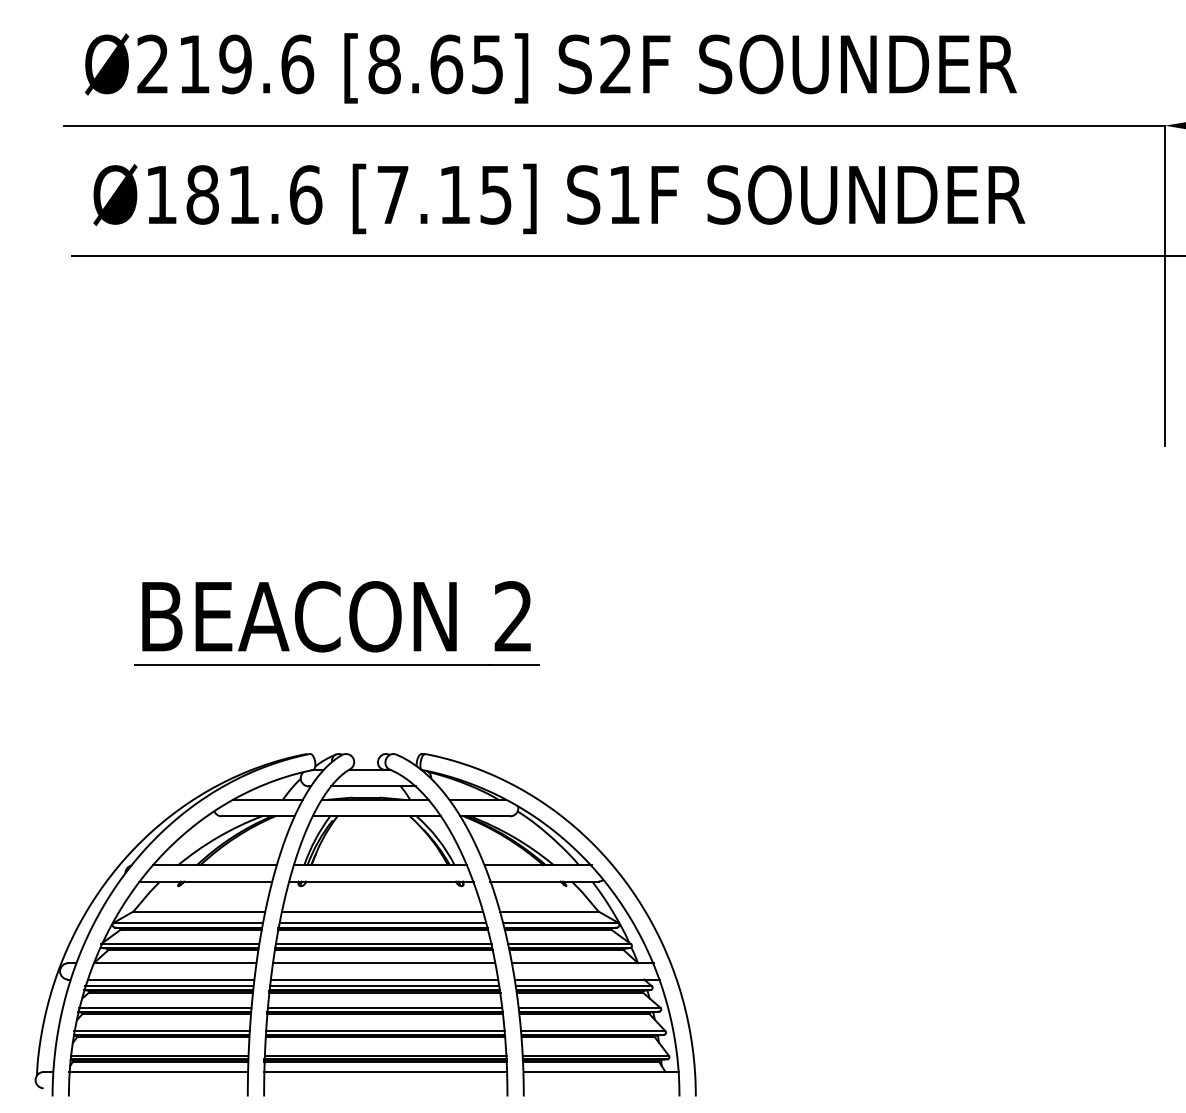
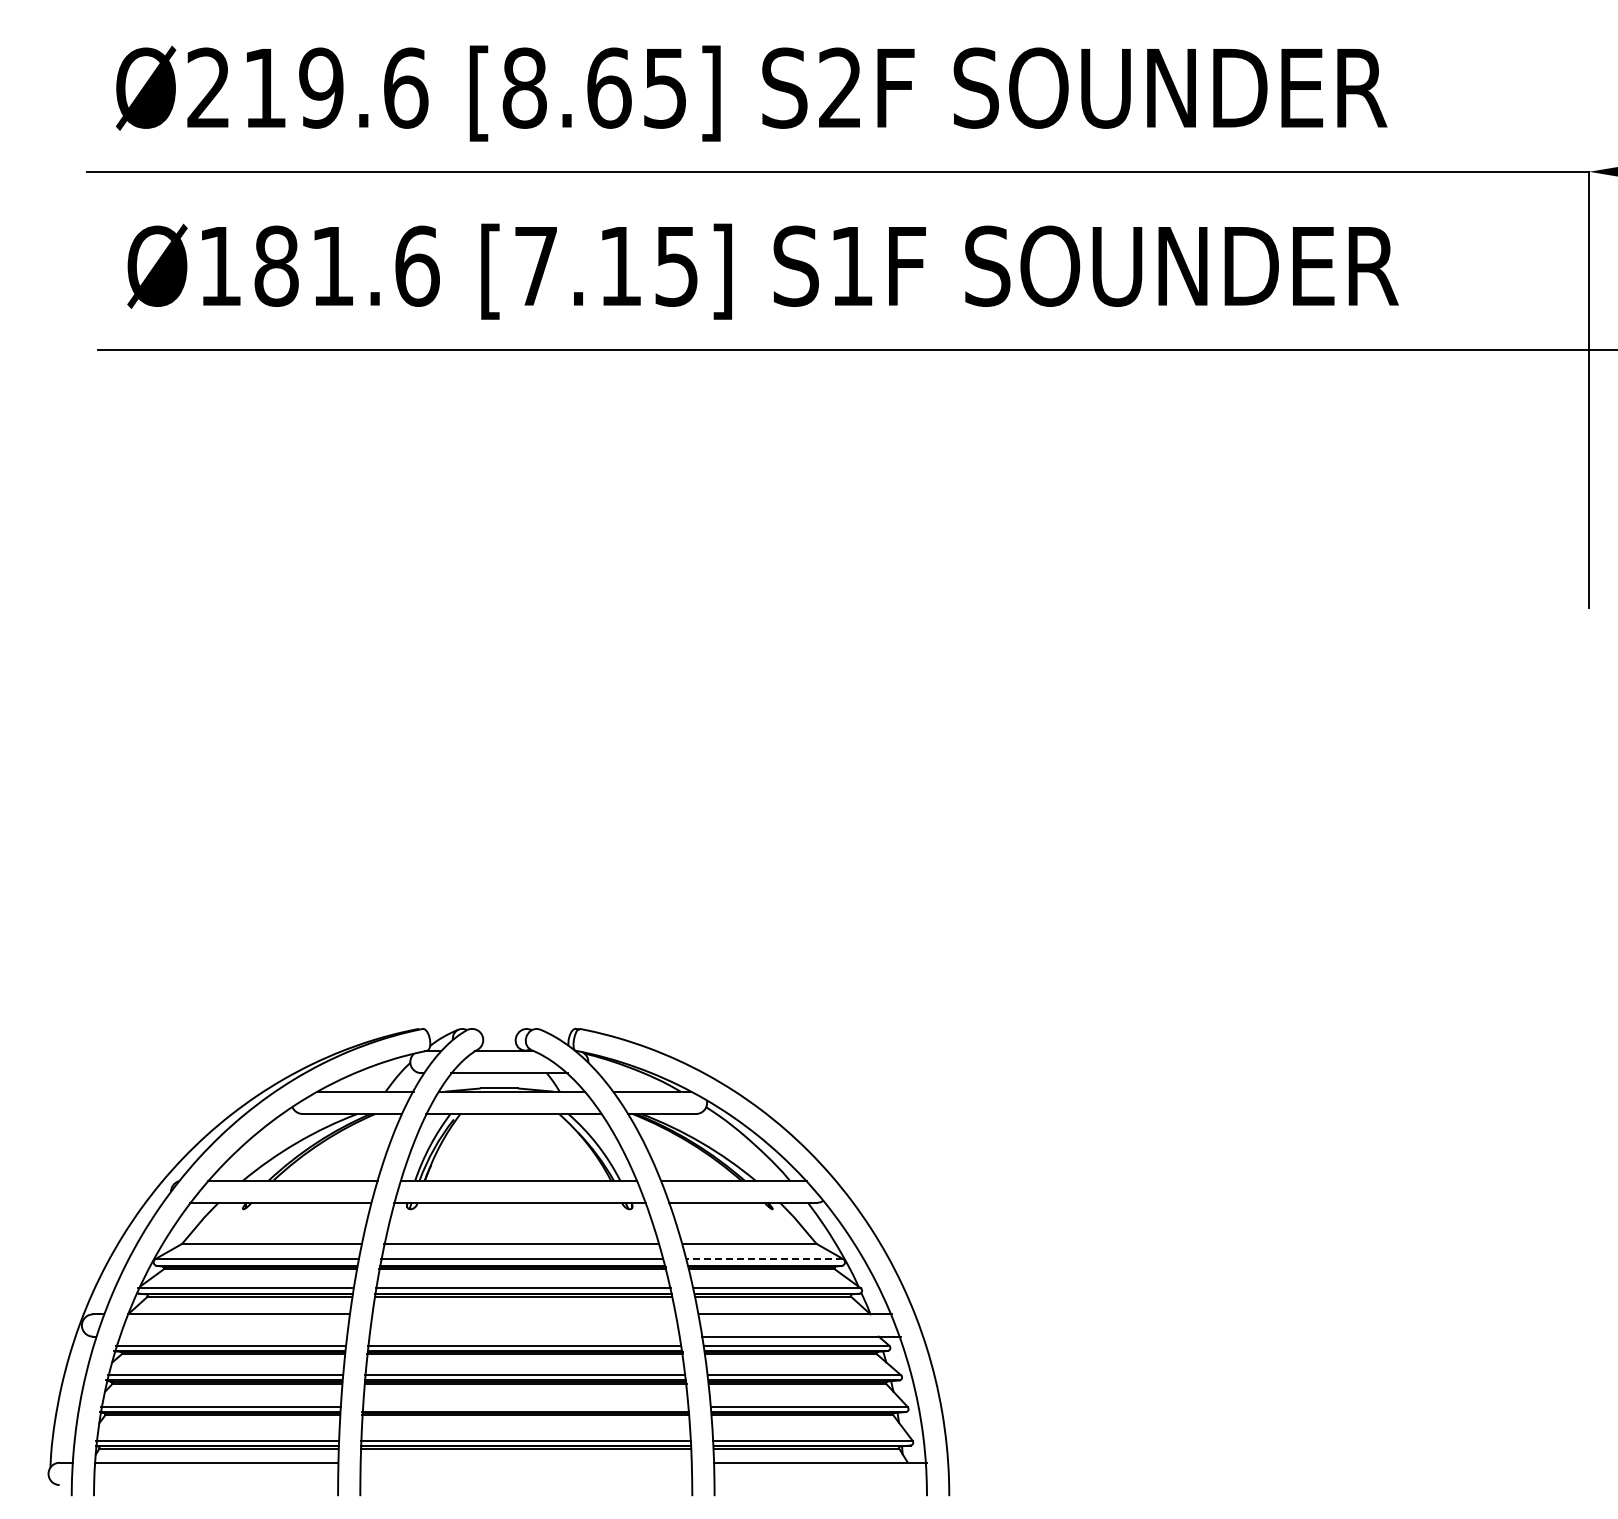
part: (349, 621) -> (476, 848), removed
line: (560, 923) -> (764, 1259), solid -> dashed
line: (383, 963) -> (523, 1314), removed
line: (170, 979) -> (232, 1336), removed
line: (384, 979) -> (524, 1336), removed
line: (385, 1031) -> (525, 1407), removed
line: (385, 1071) -> (526, 1462), removed

